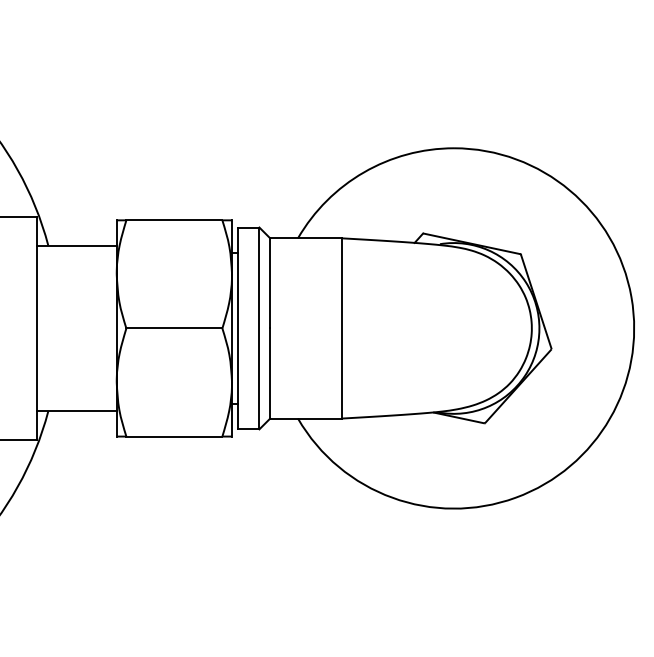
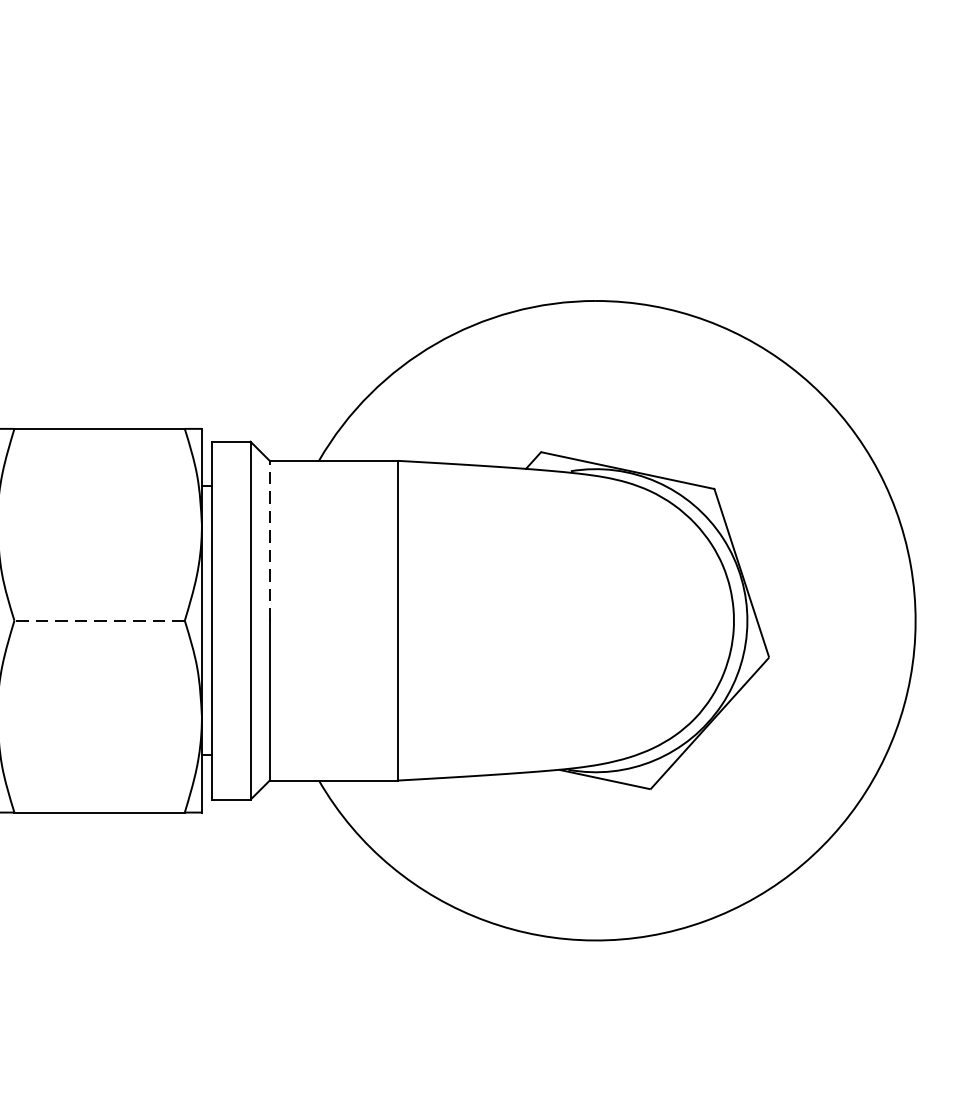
line: (270, 282) -> (270, 539), solid -> dashed
line: (173, 328) -> (98, 620), solid -> dashed

